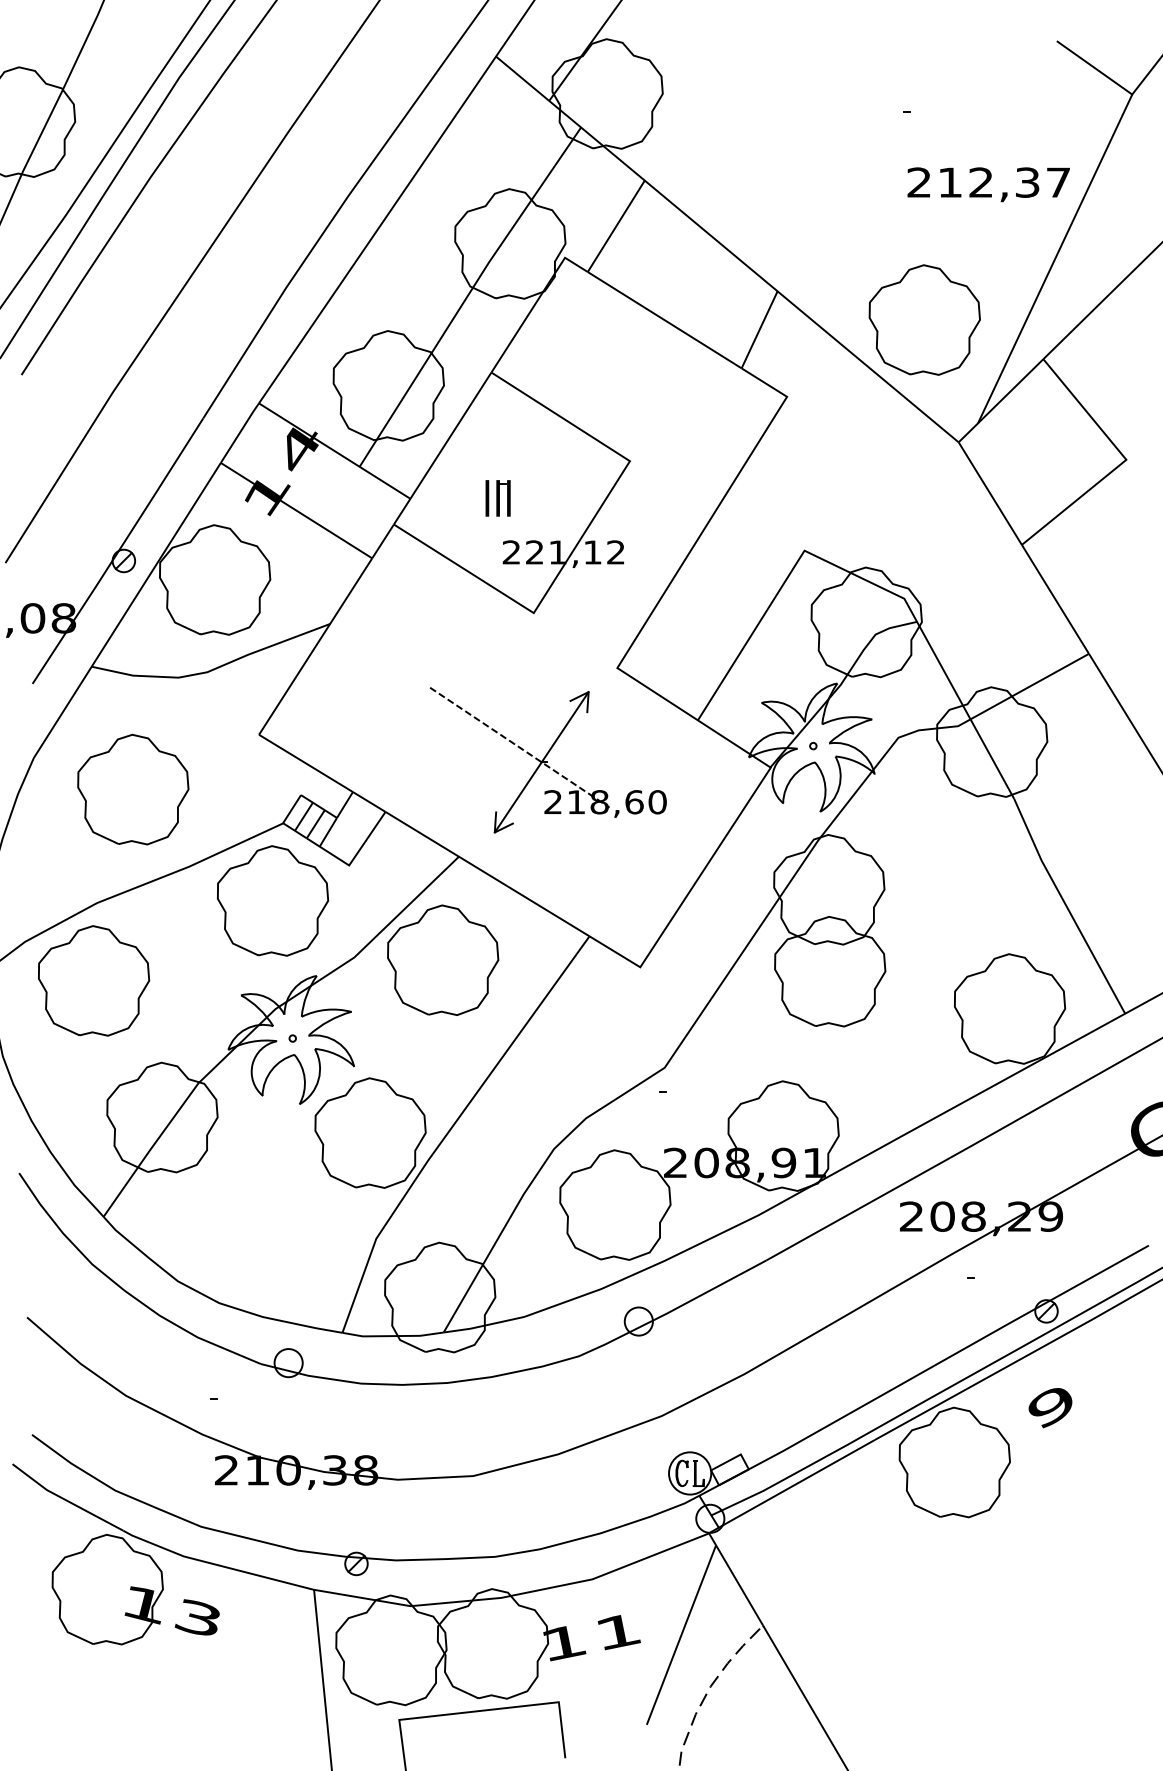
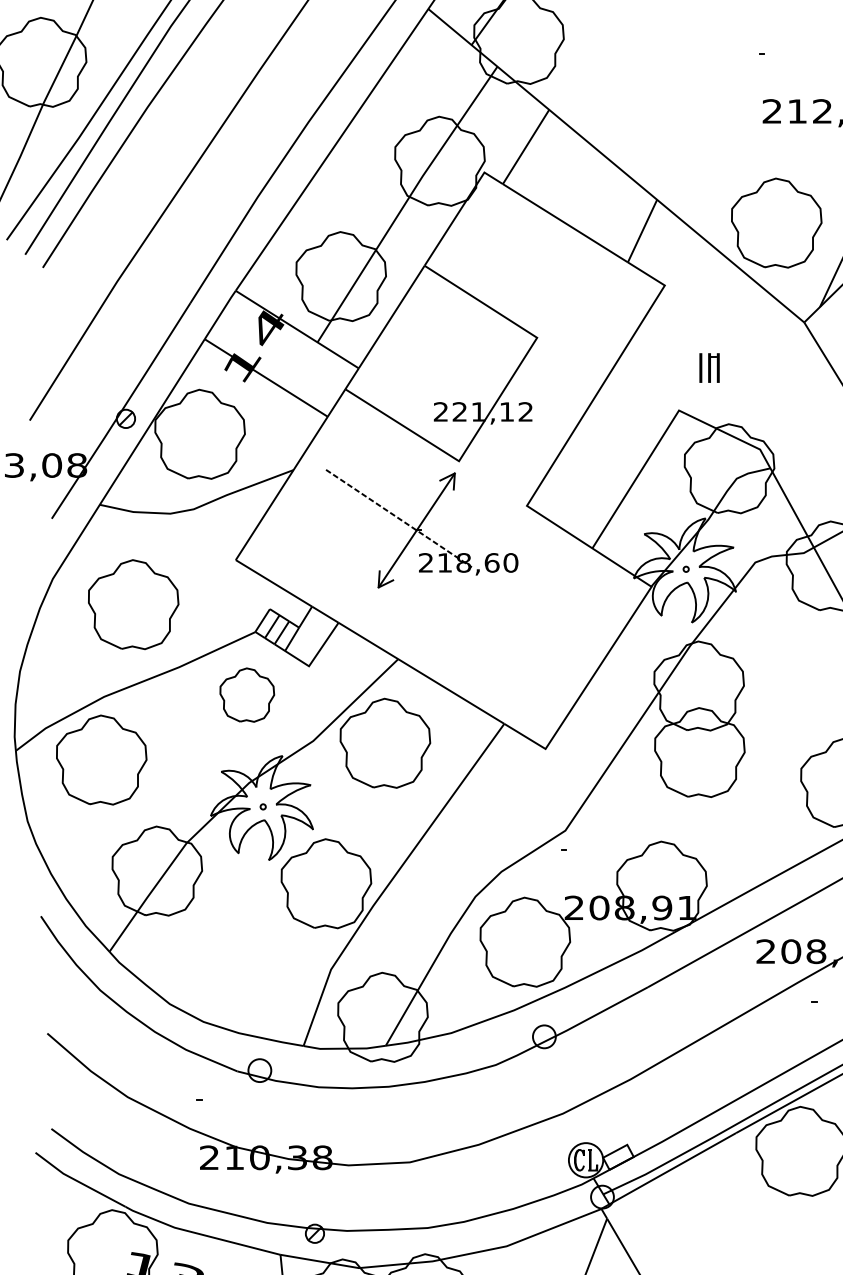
part: (497, 498) -> (709, 368), moved
part: (547, 760) -> (421, 528), moved
part: (273, 900) -> (247, 694), size x0.6

